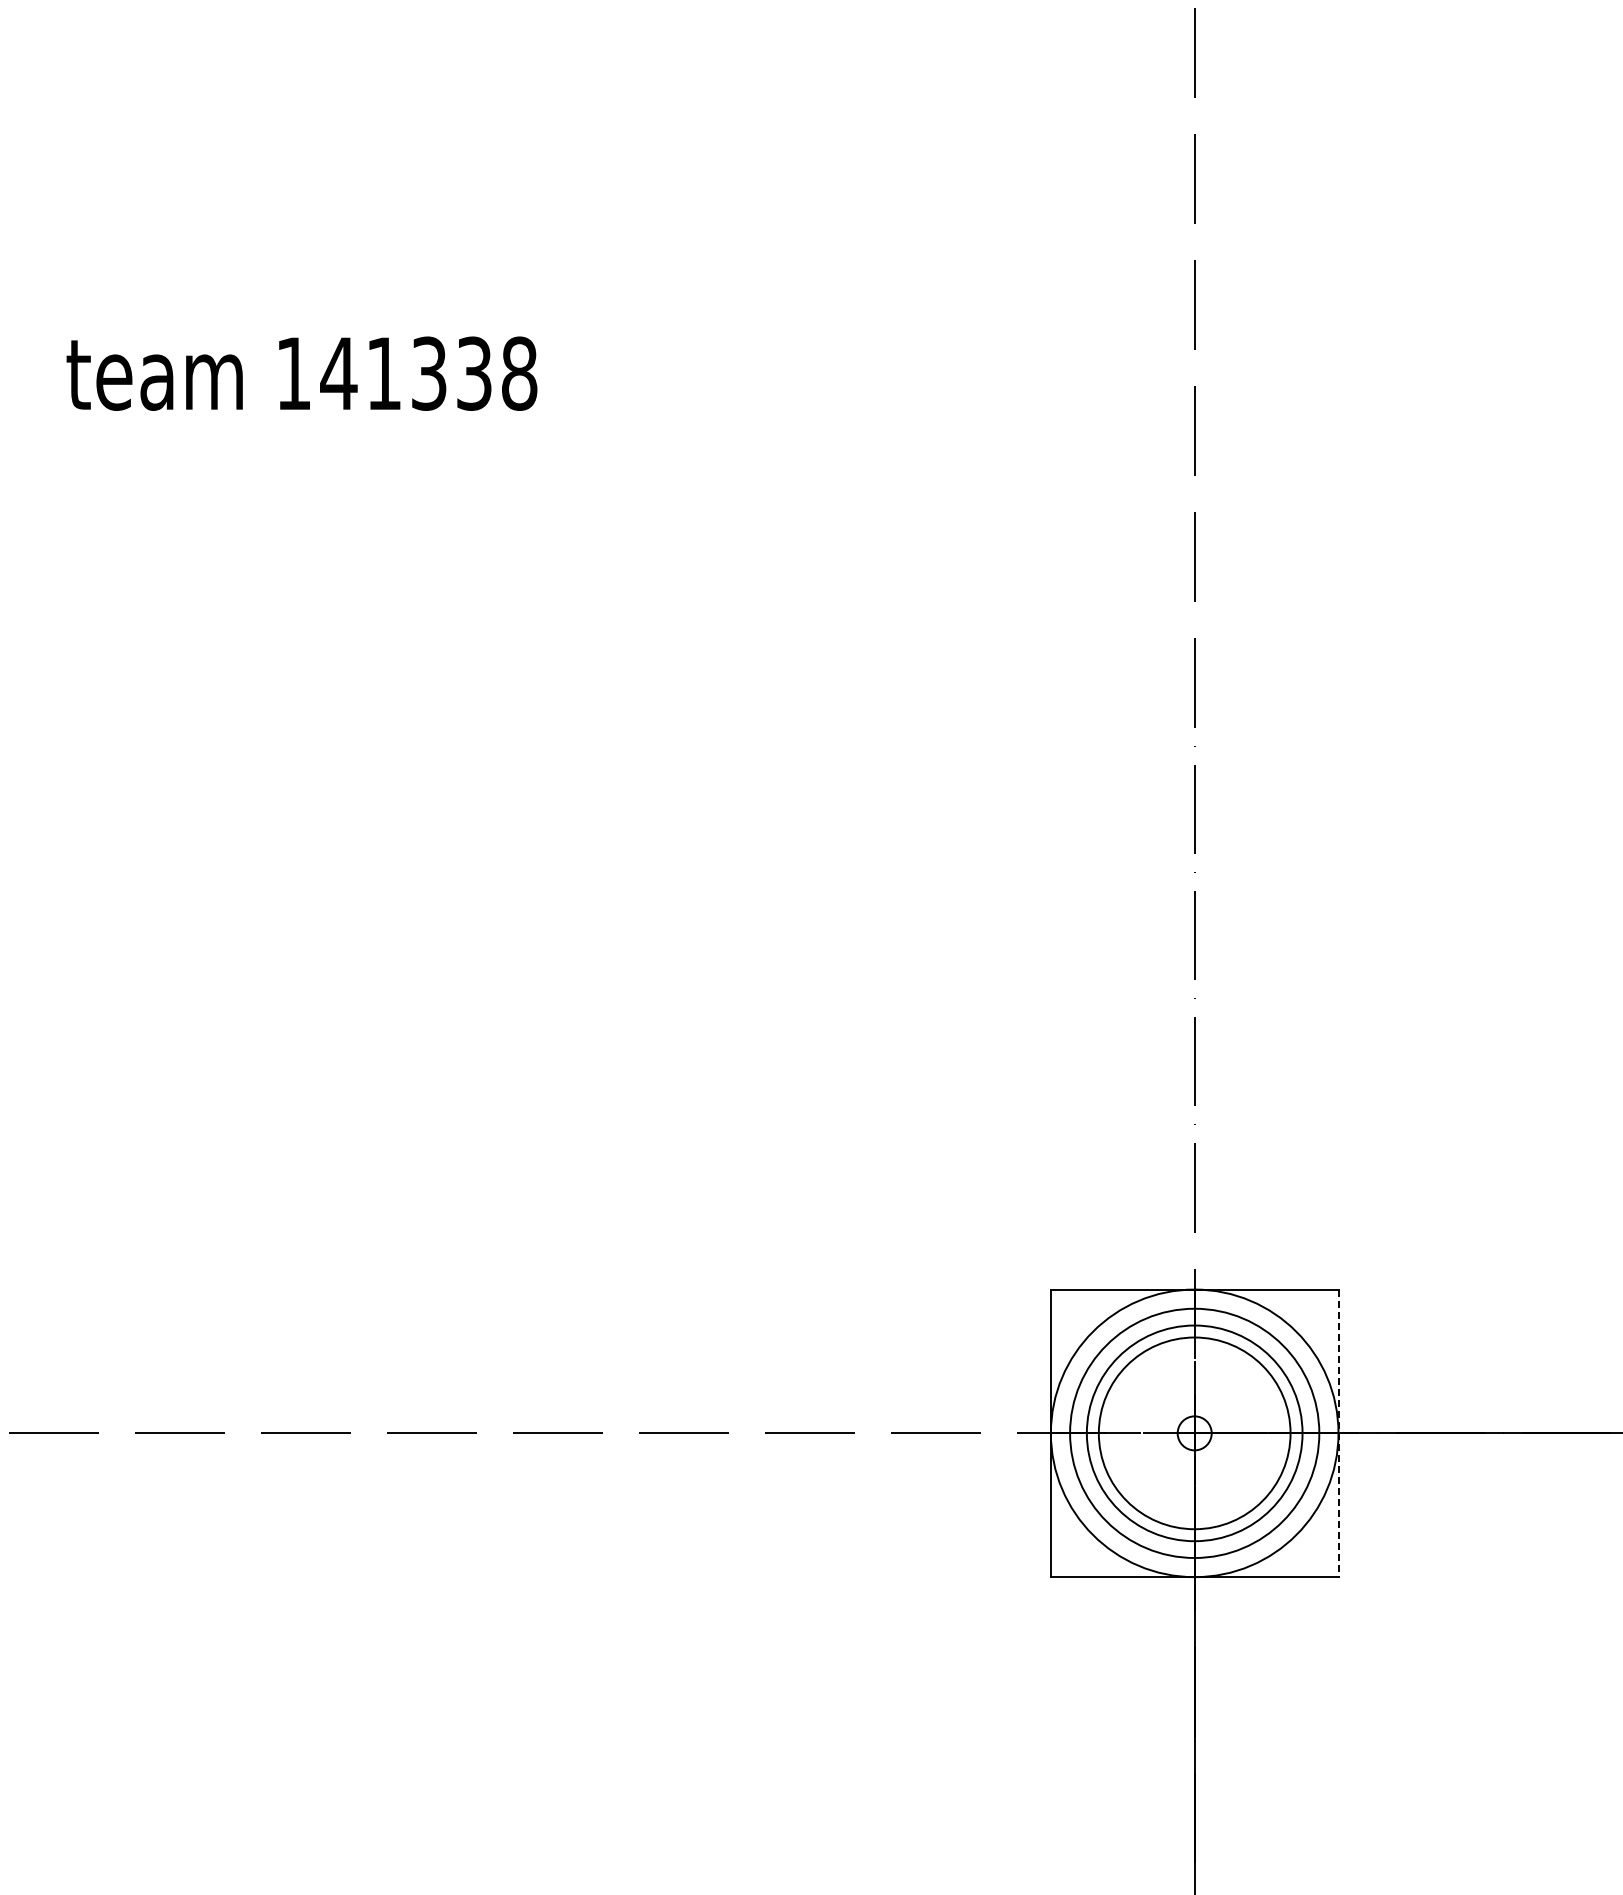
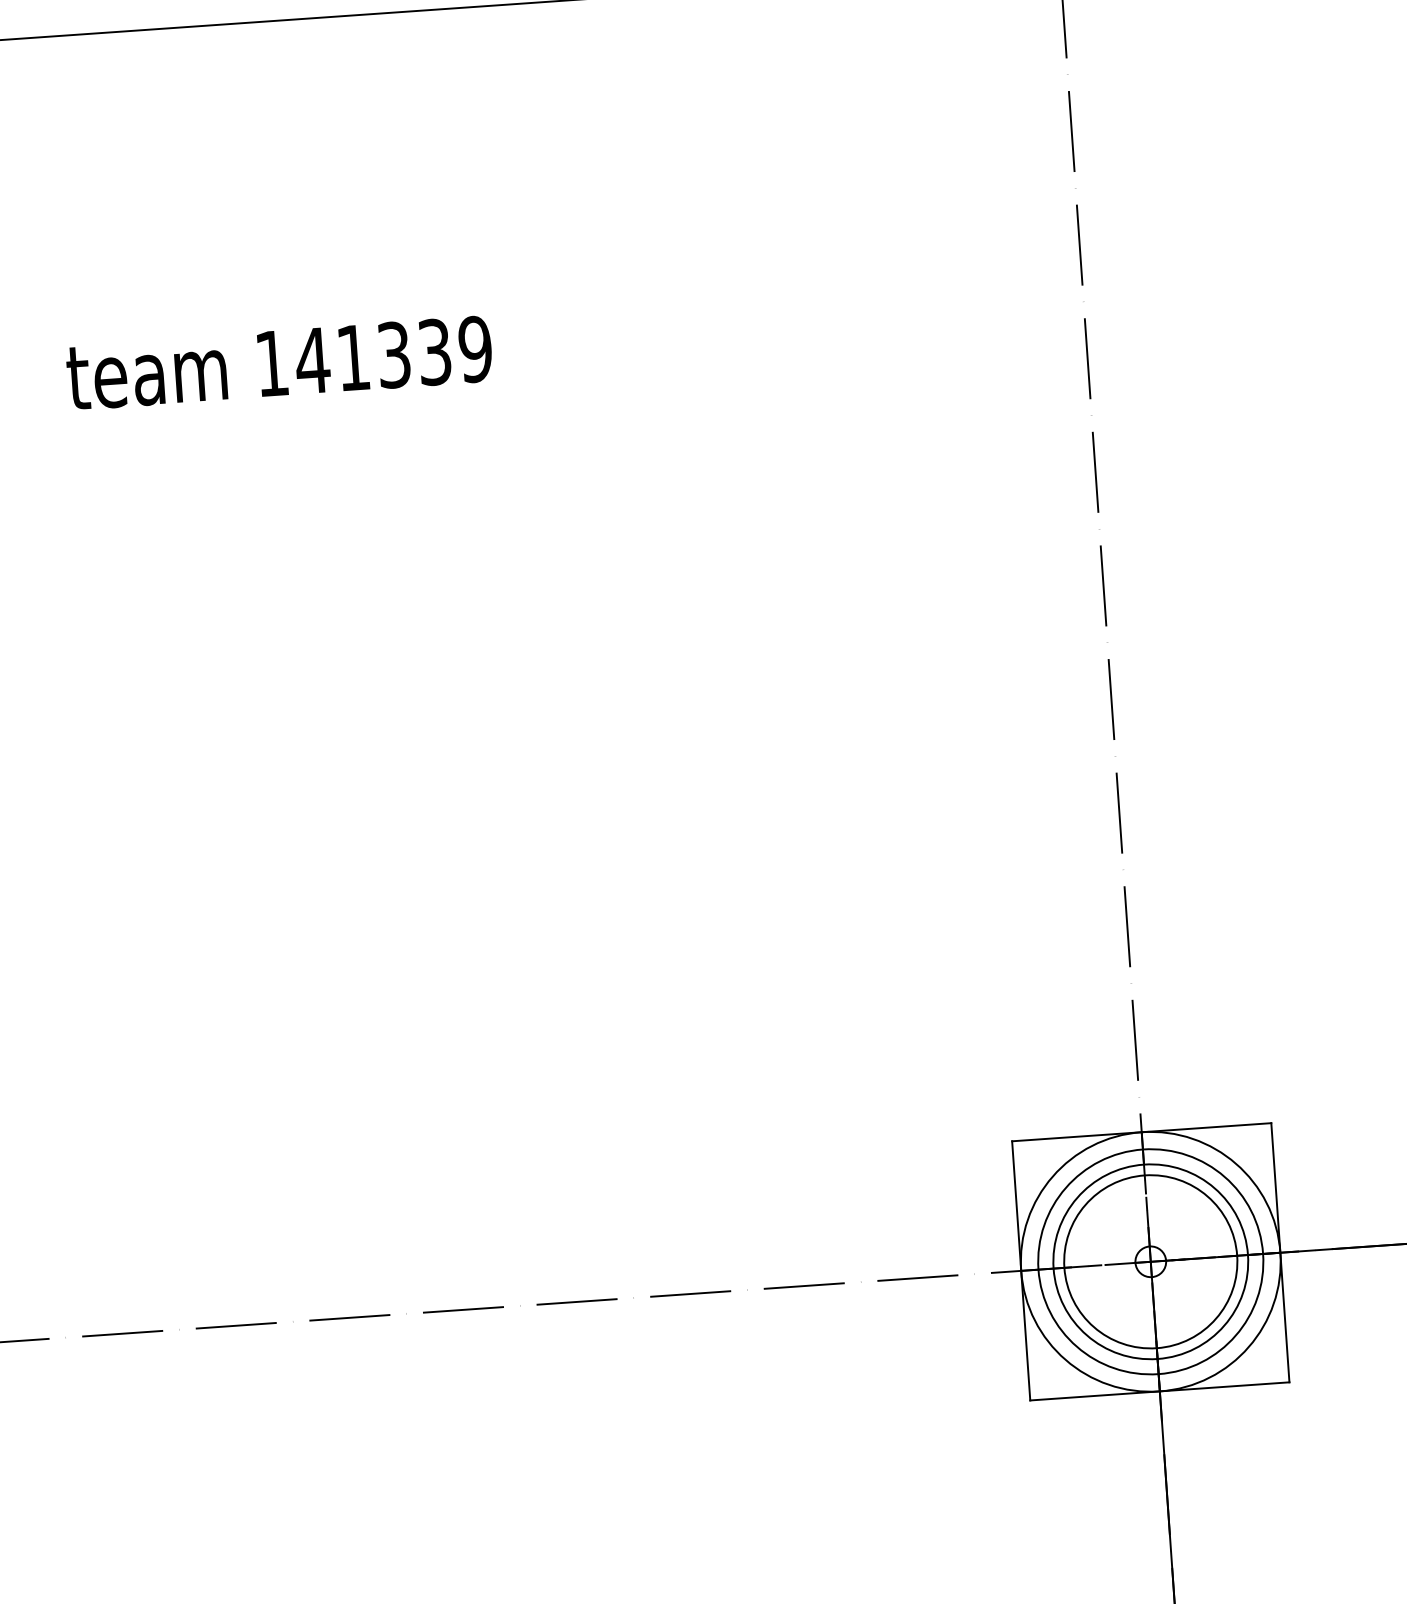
text: (519, 373) -> (475, 349), 141338 -> 141339
line: (1338, 1433) -> (1280, 1252), dashed -> solid

